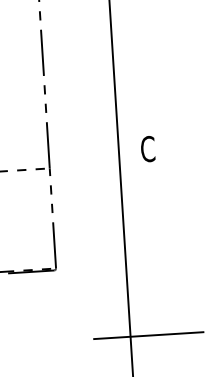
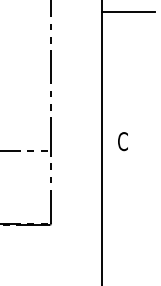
line: (147, 335) -> (114, 276), removed

